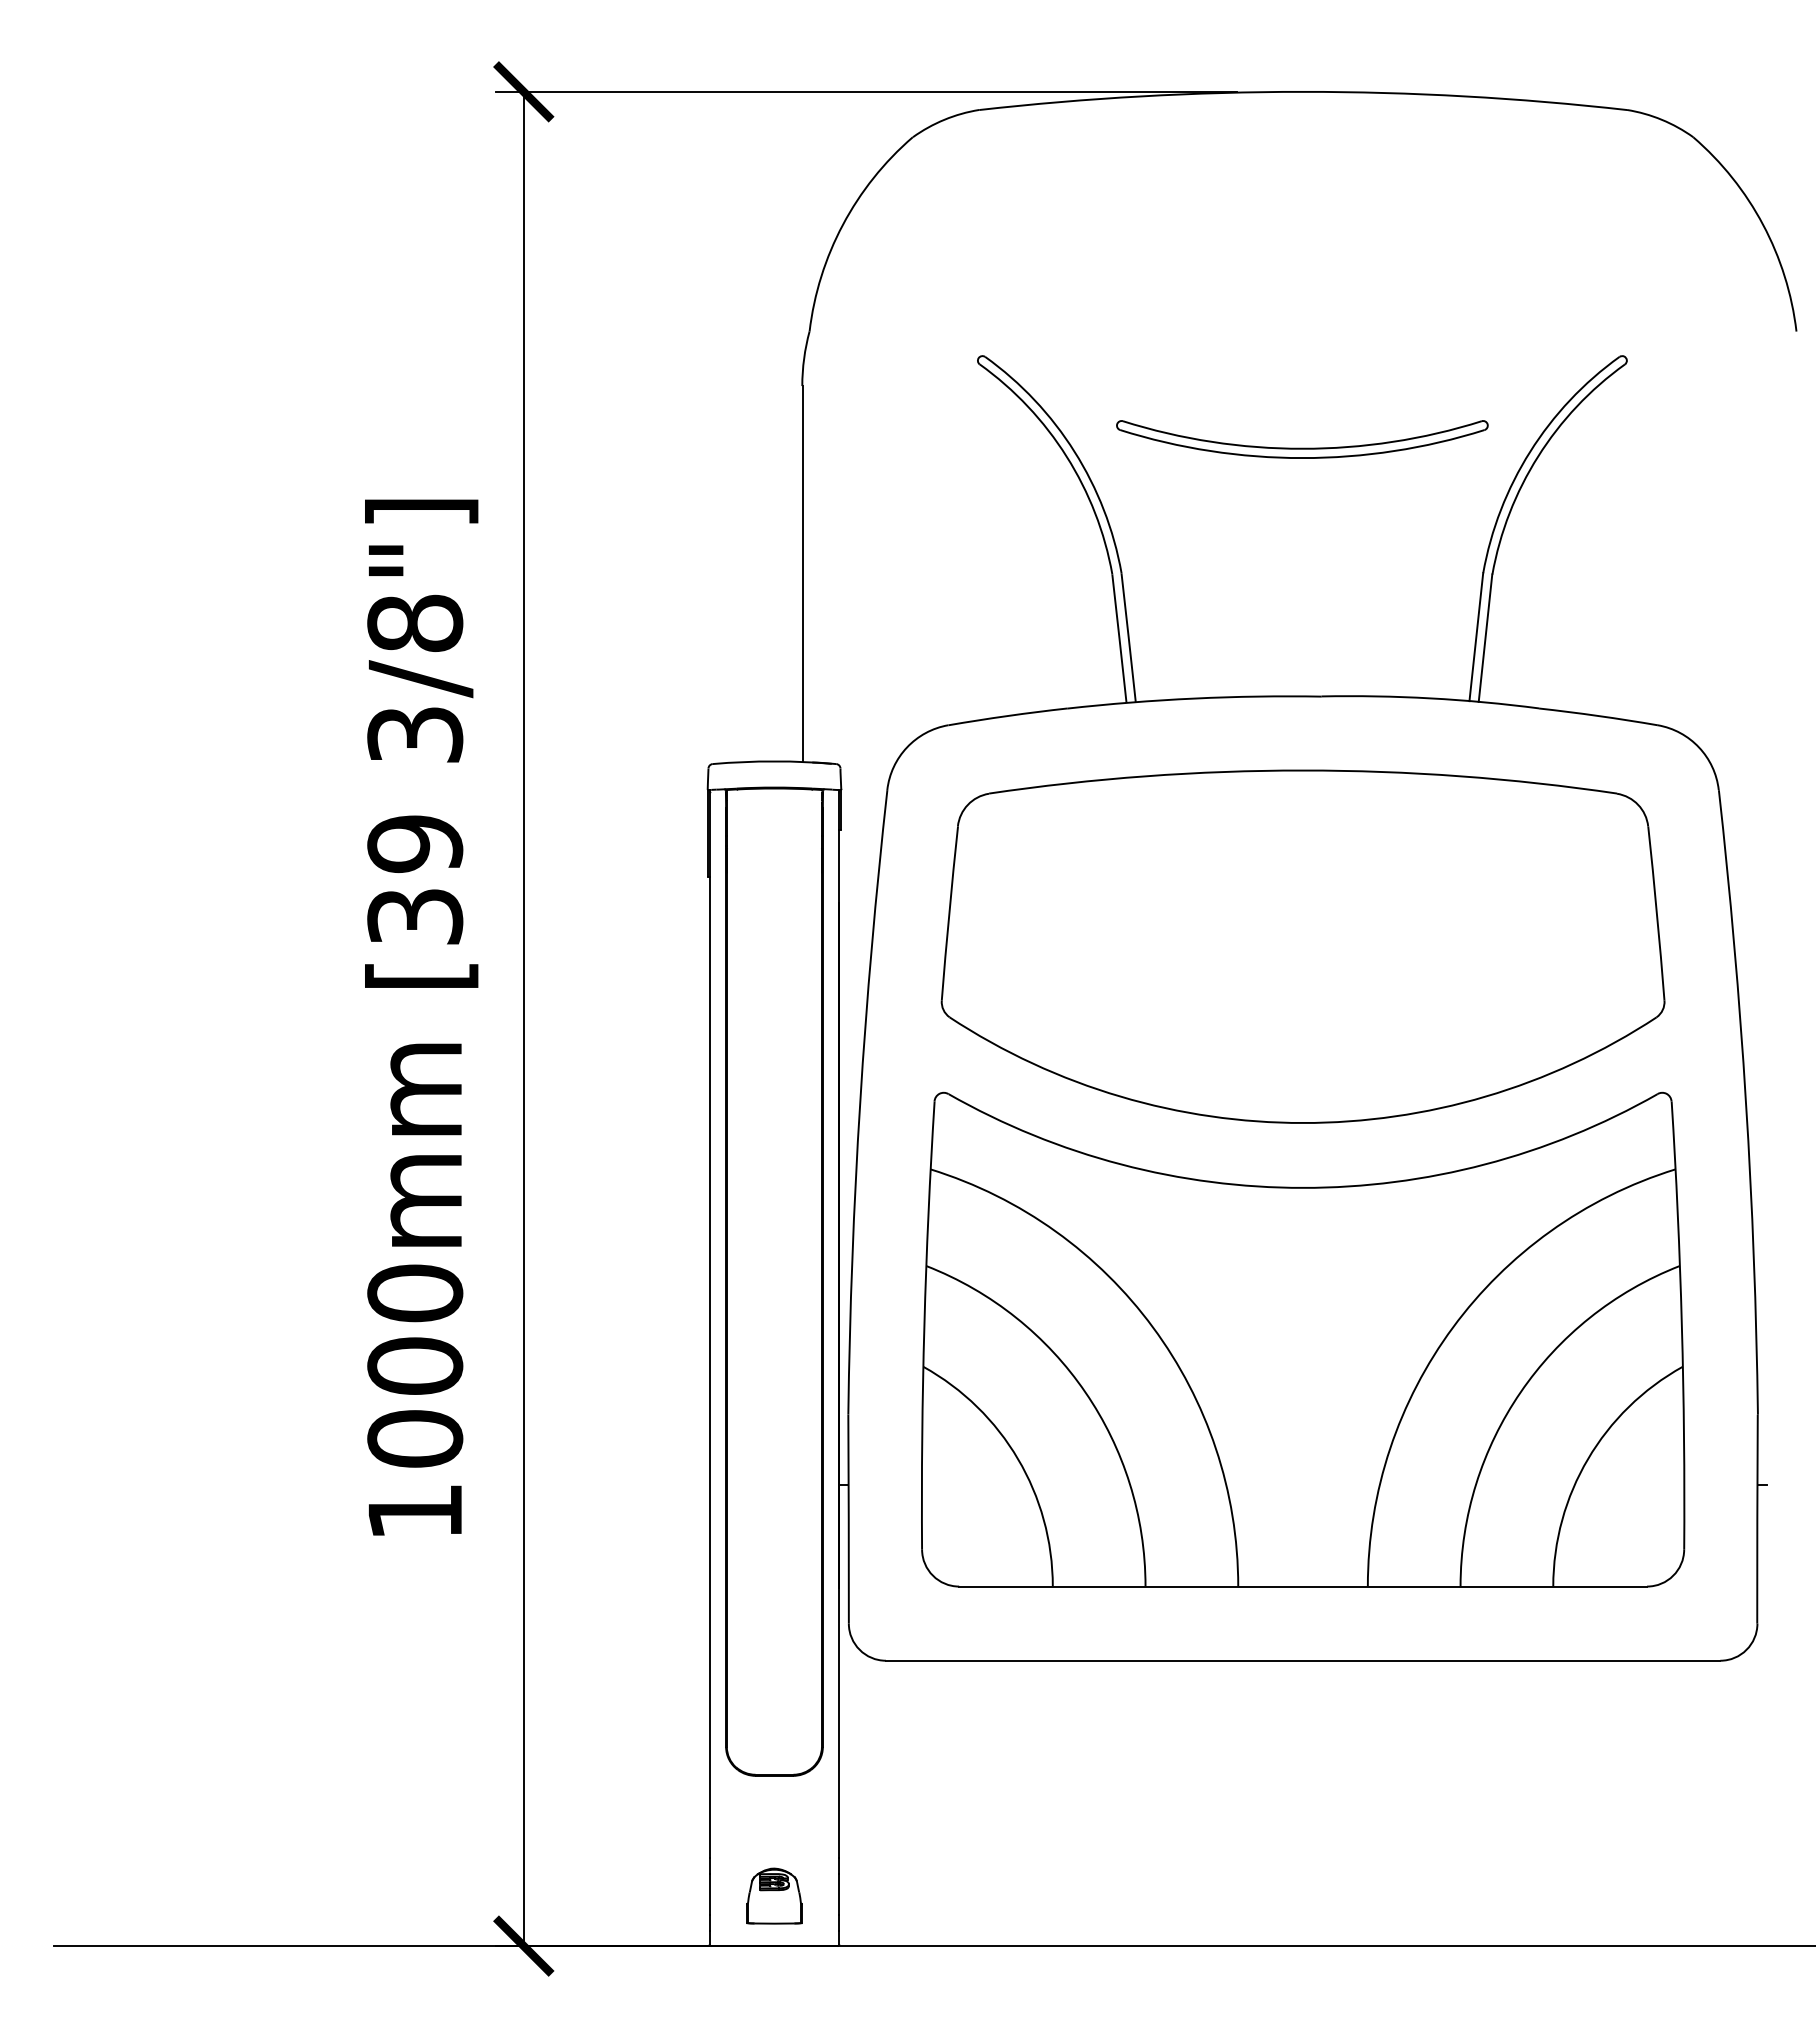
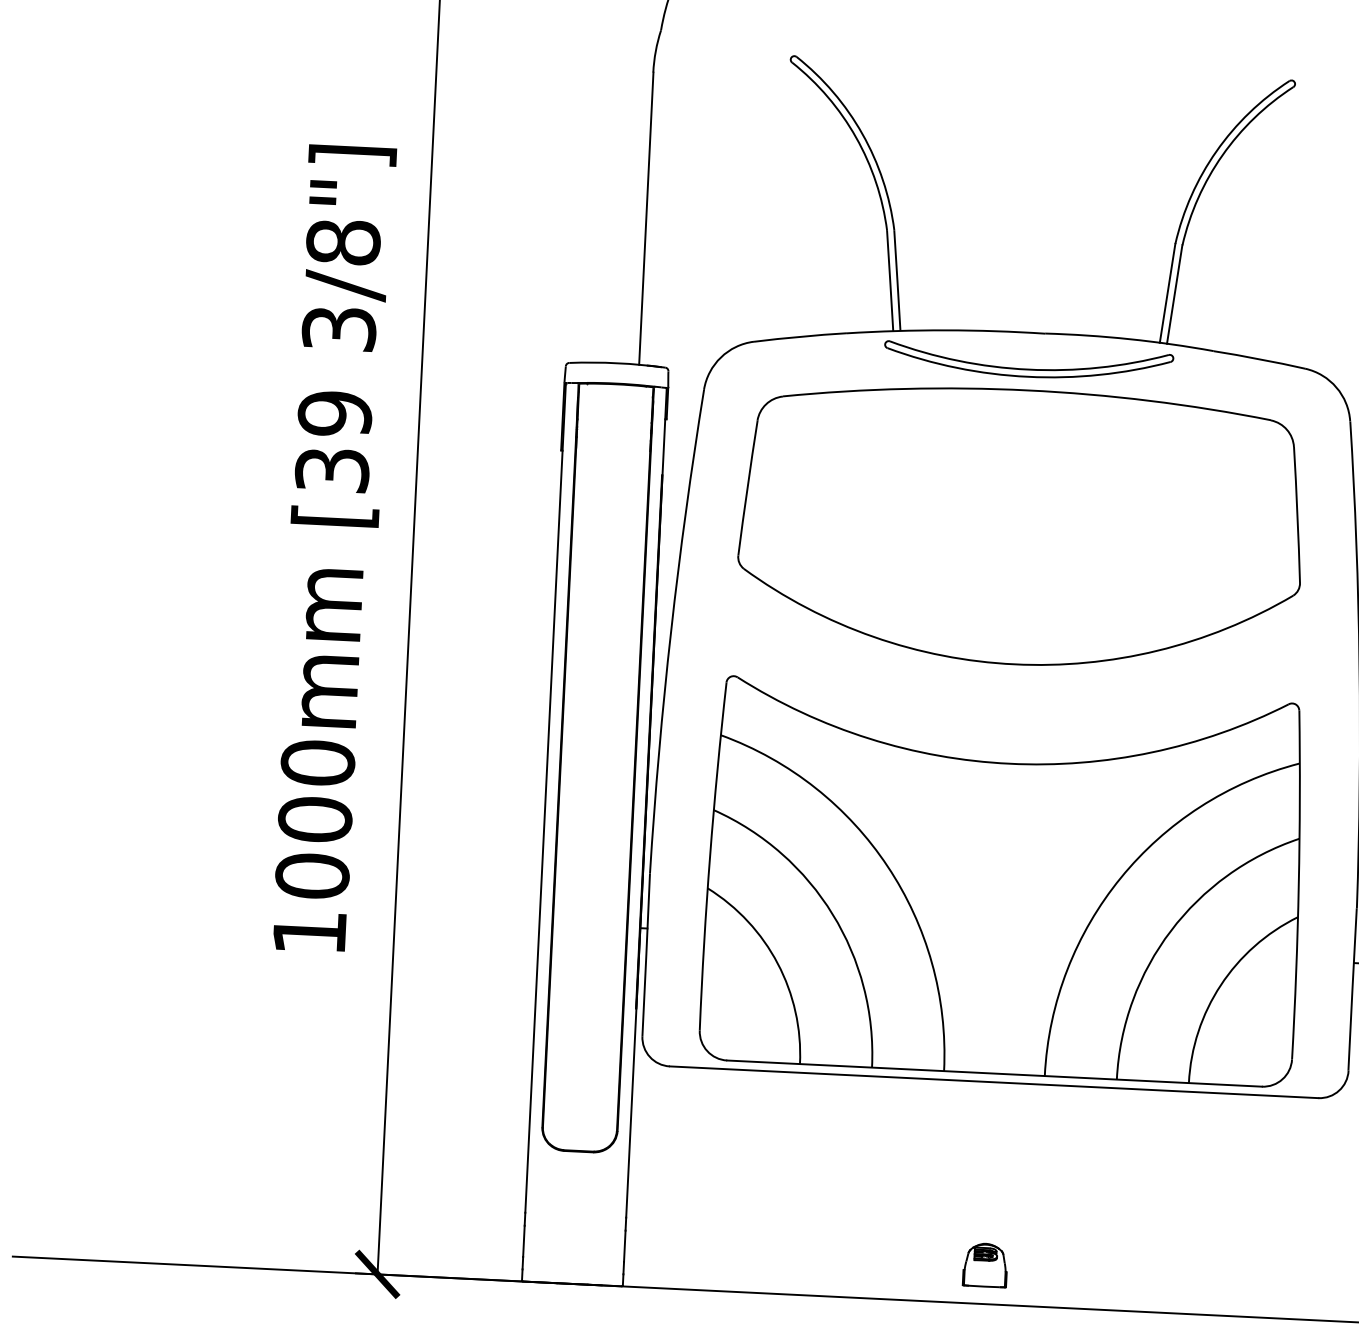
part: (1302, 447) -> (1028, 368), moved
part: (1303, 1339) -> (1004, 881), moved
part: (774, 1895) -> (985, 1264), moved

